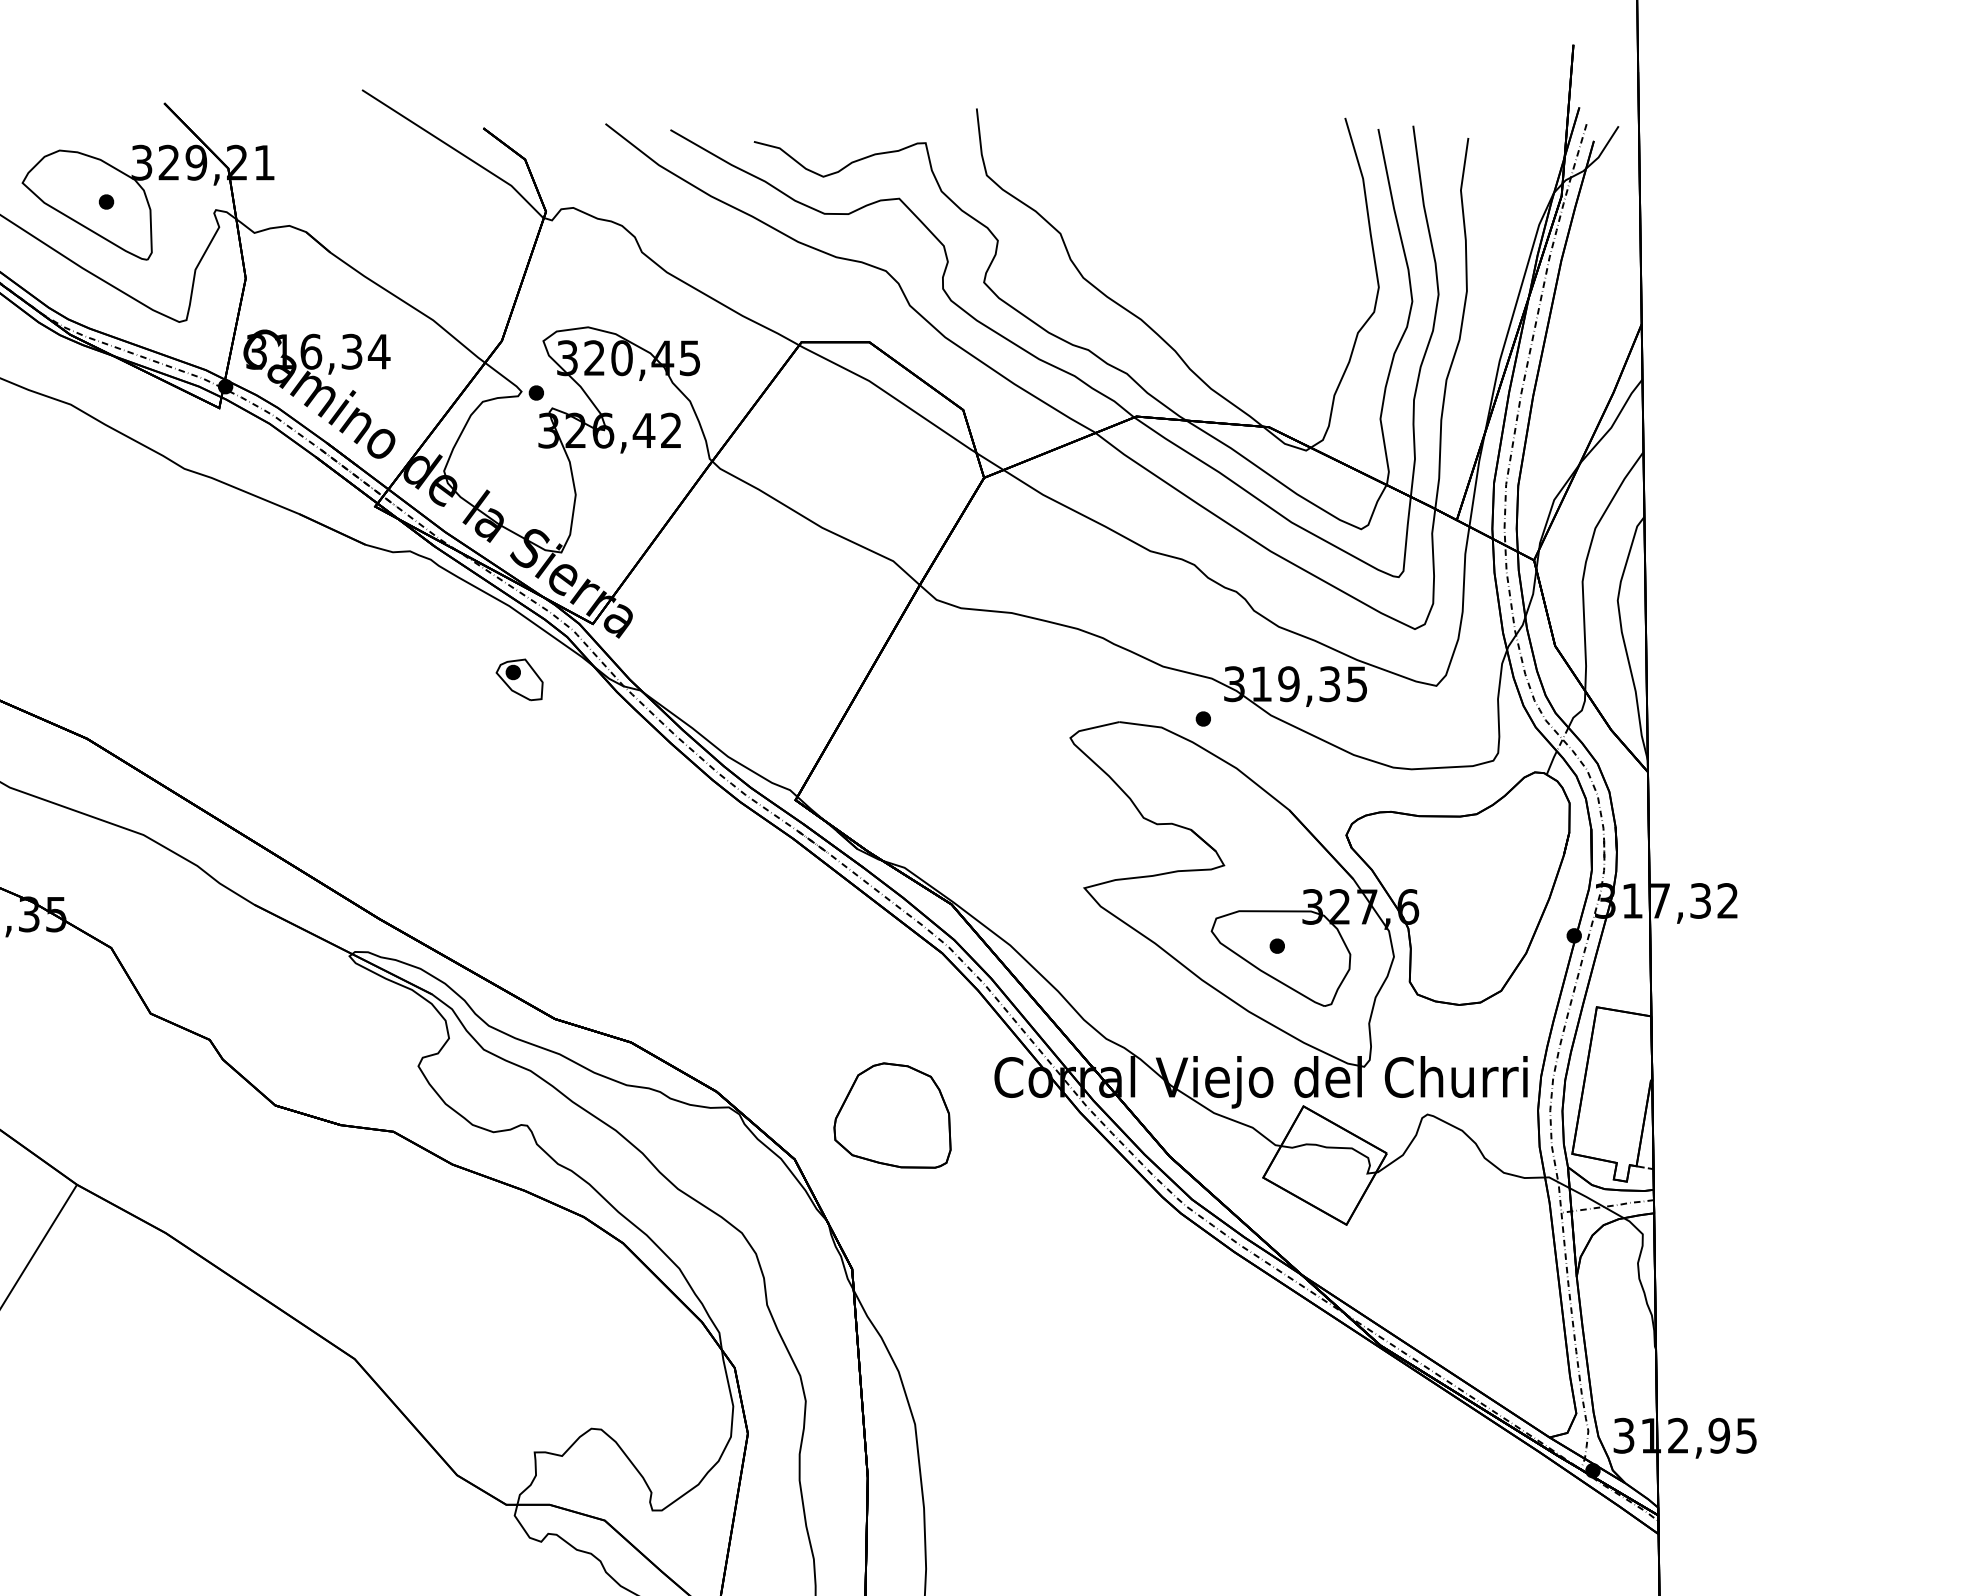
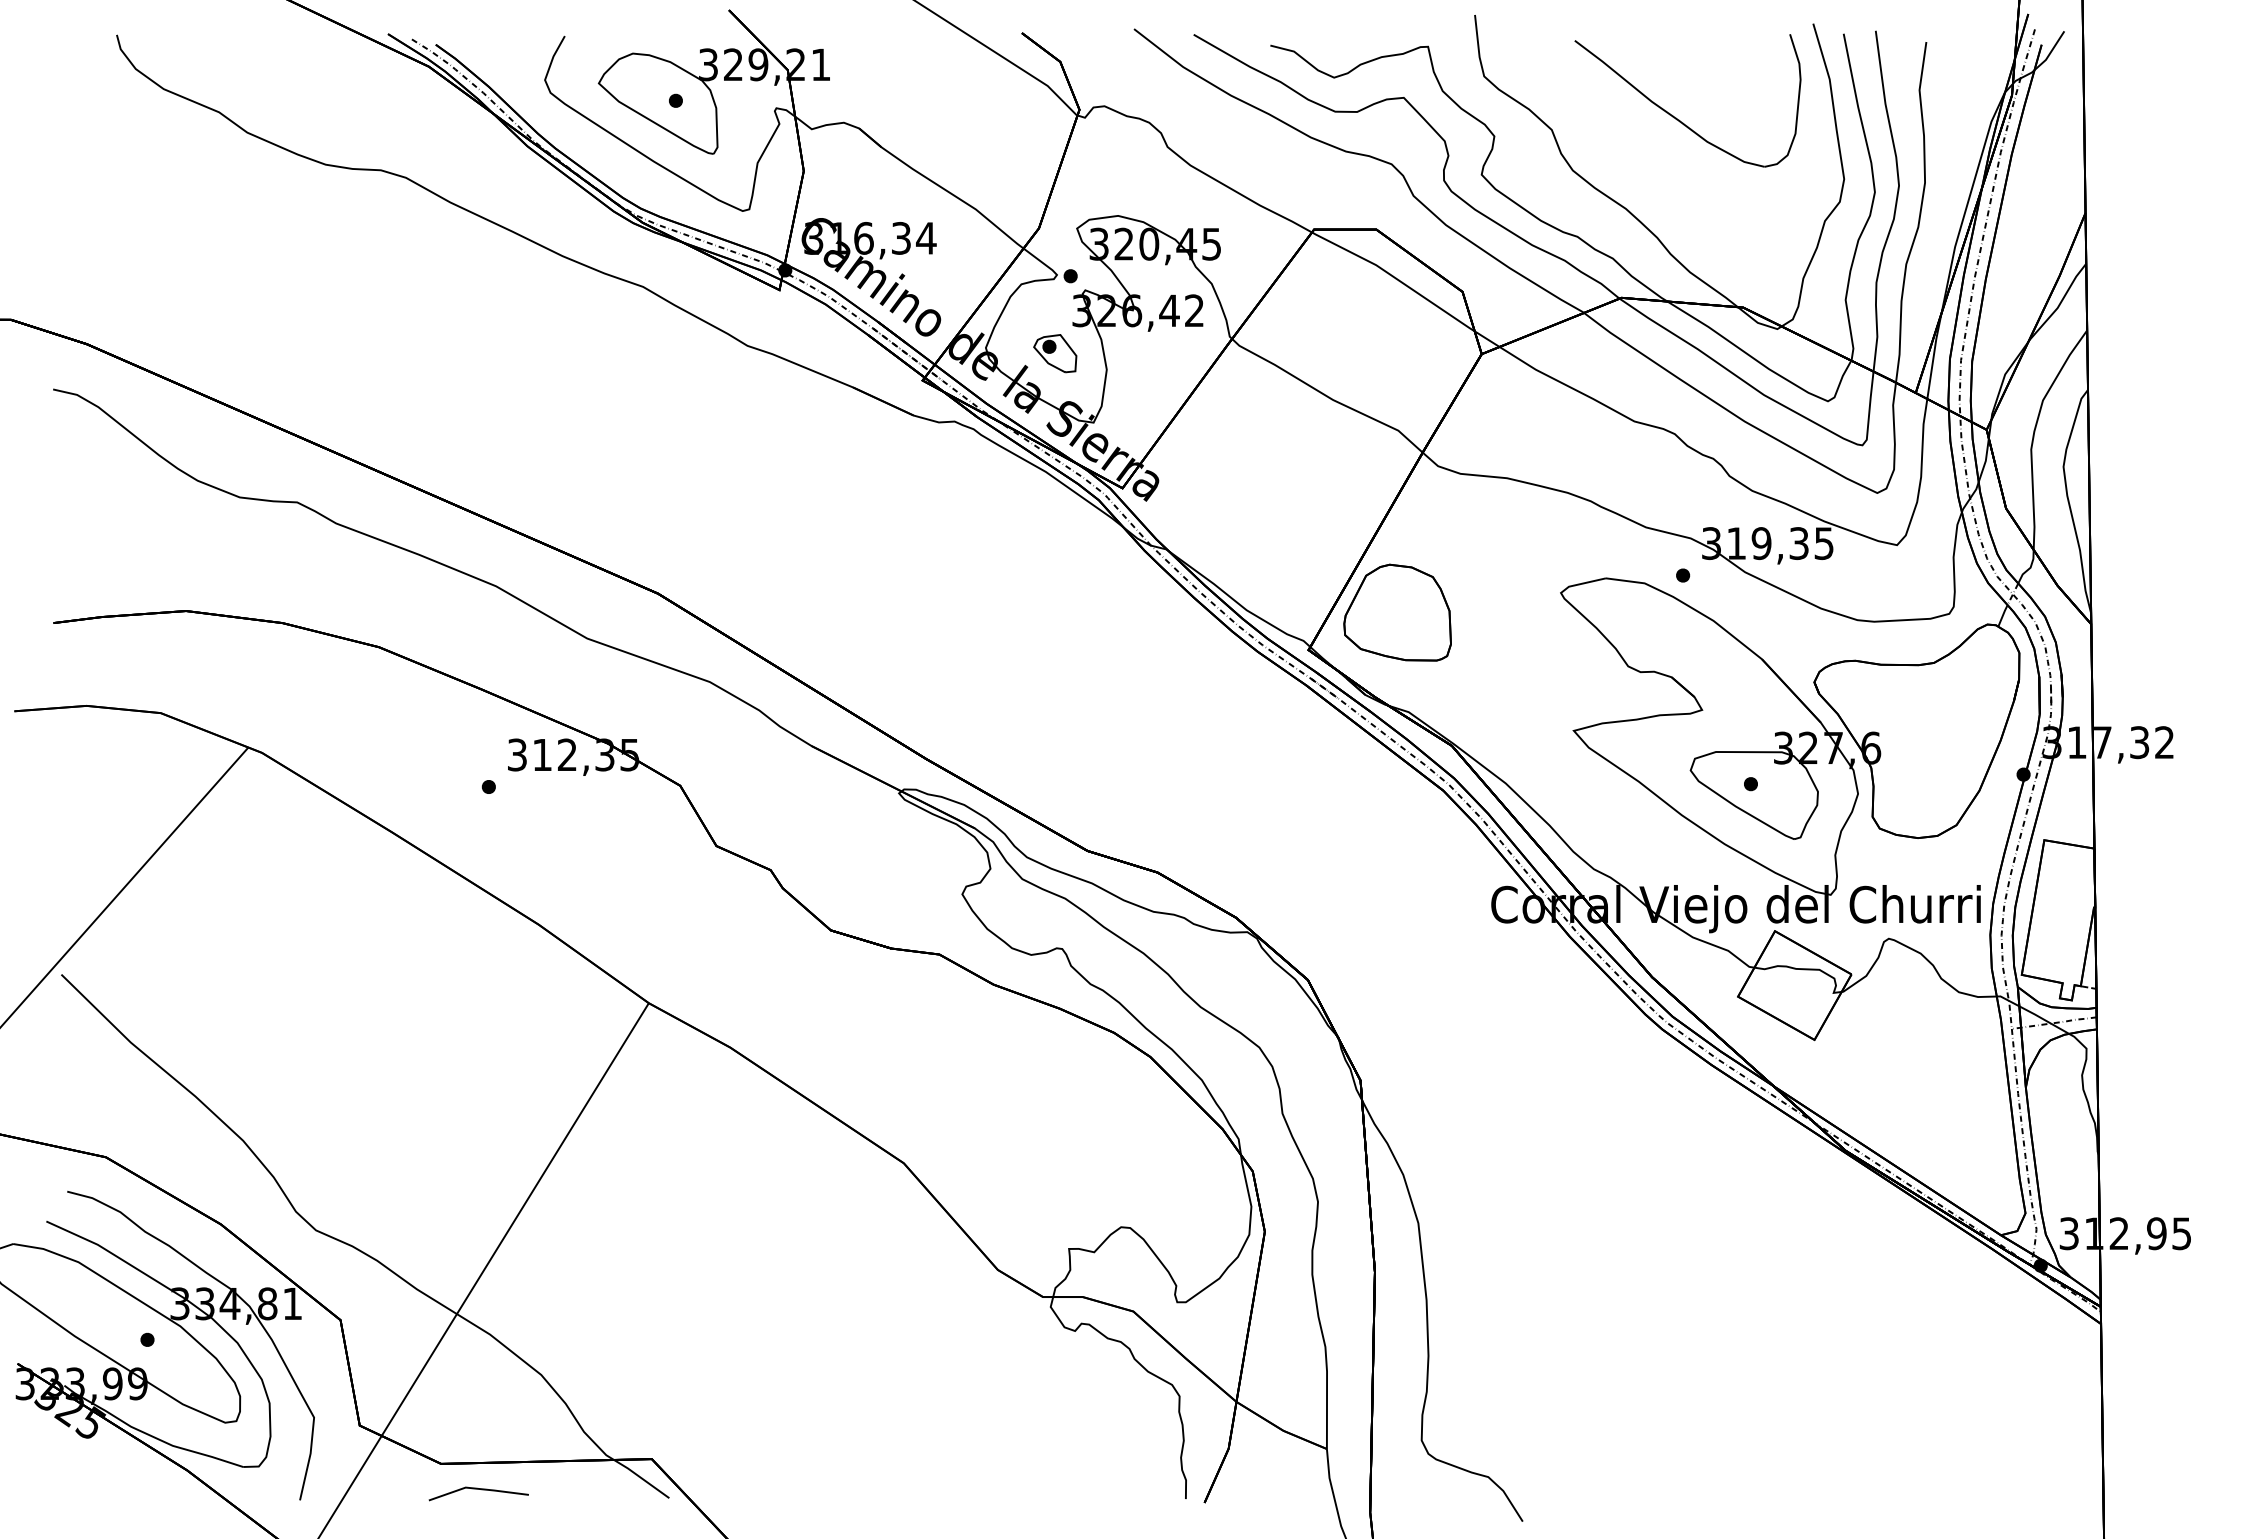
part: (1196, 220) -> (1676, 117), added
part: (519, 679) -> (1055, 353), moved
part: (892, 1115) -> (1397, 612), moved

